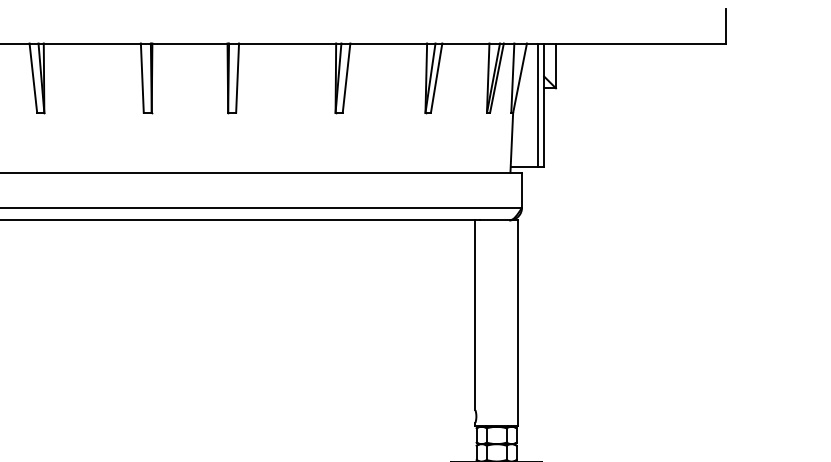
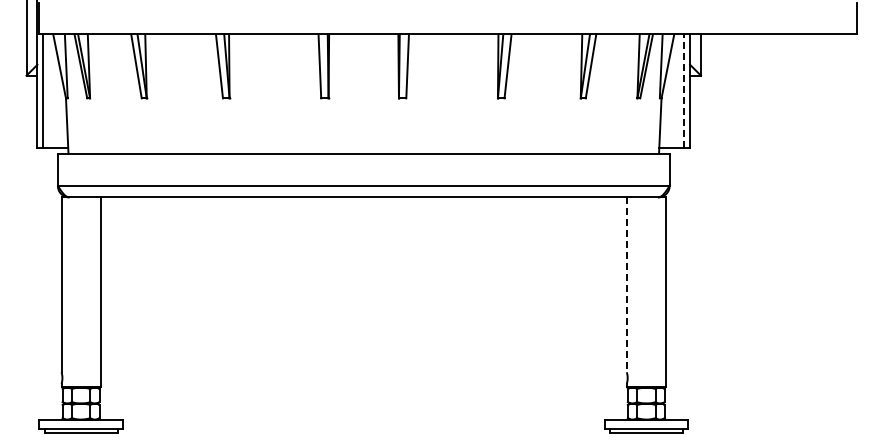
line: (538, 105) -> (684, 91), solid -> dashed
line: (475, 316) -> (626, 285), solid -> dashed

